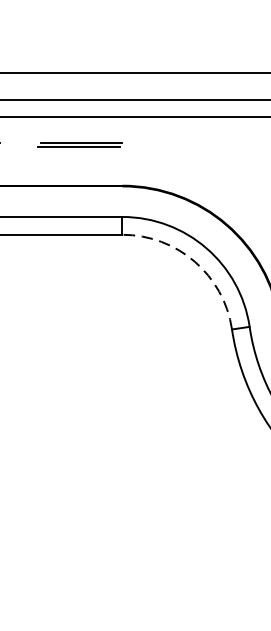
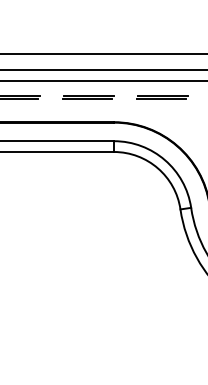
line: (202, 143) -> (162, 96), added
arc: (194, 261) -> (157, 168), dashed -> solid

